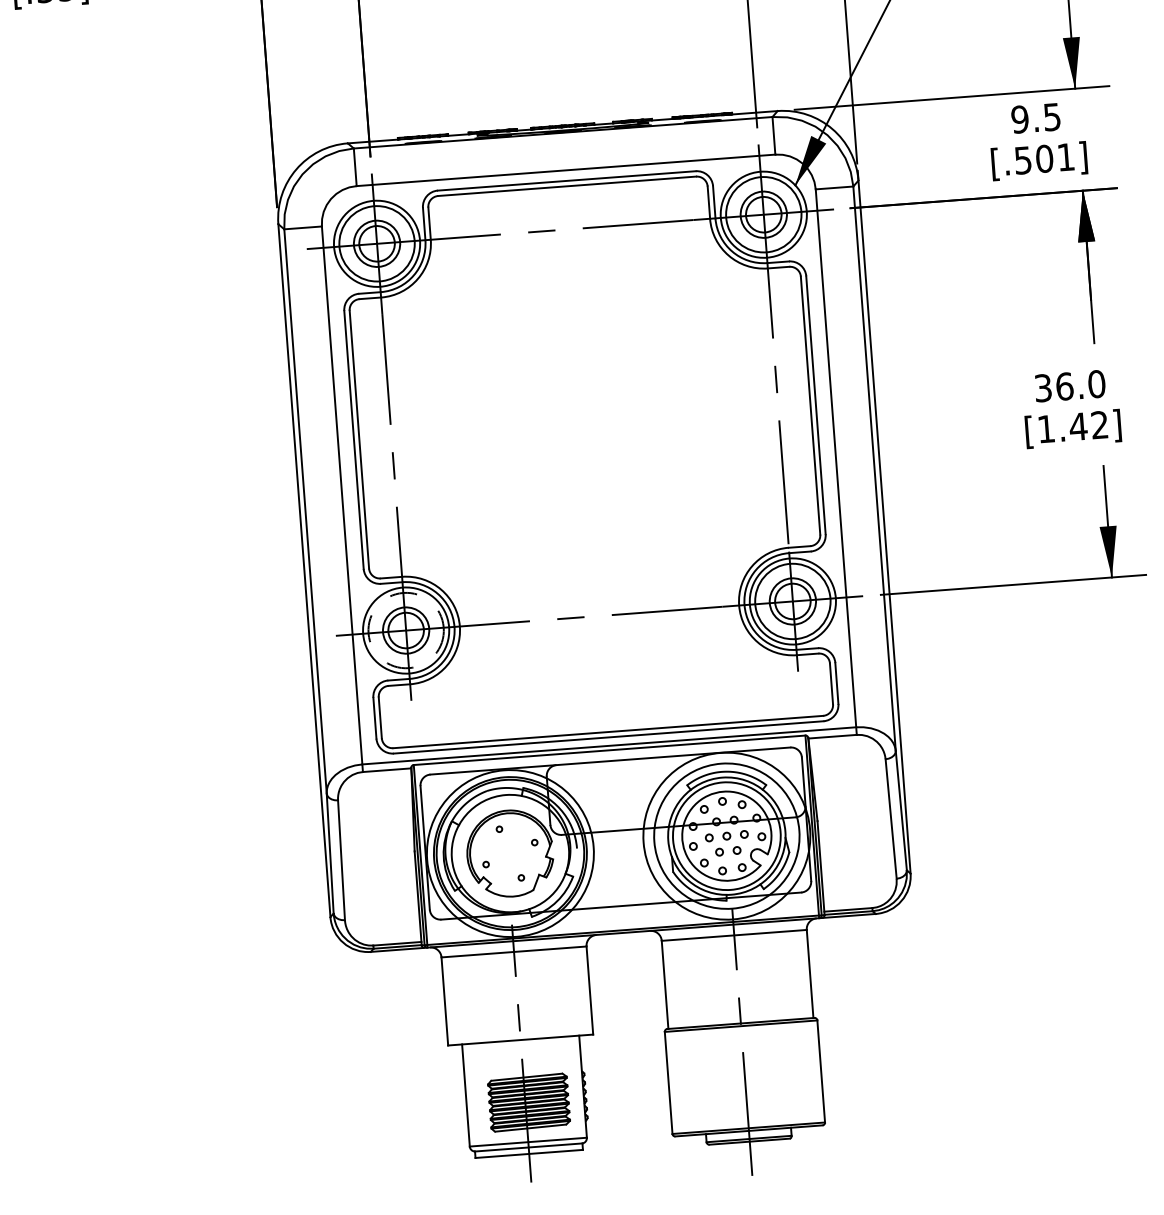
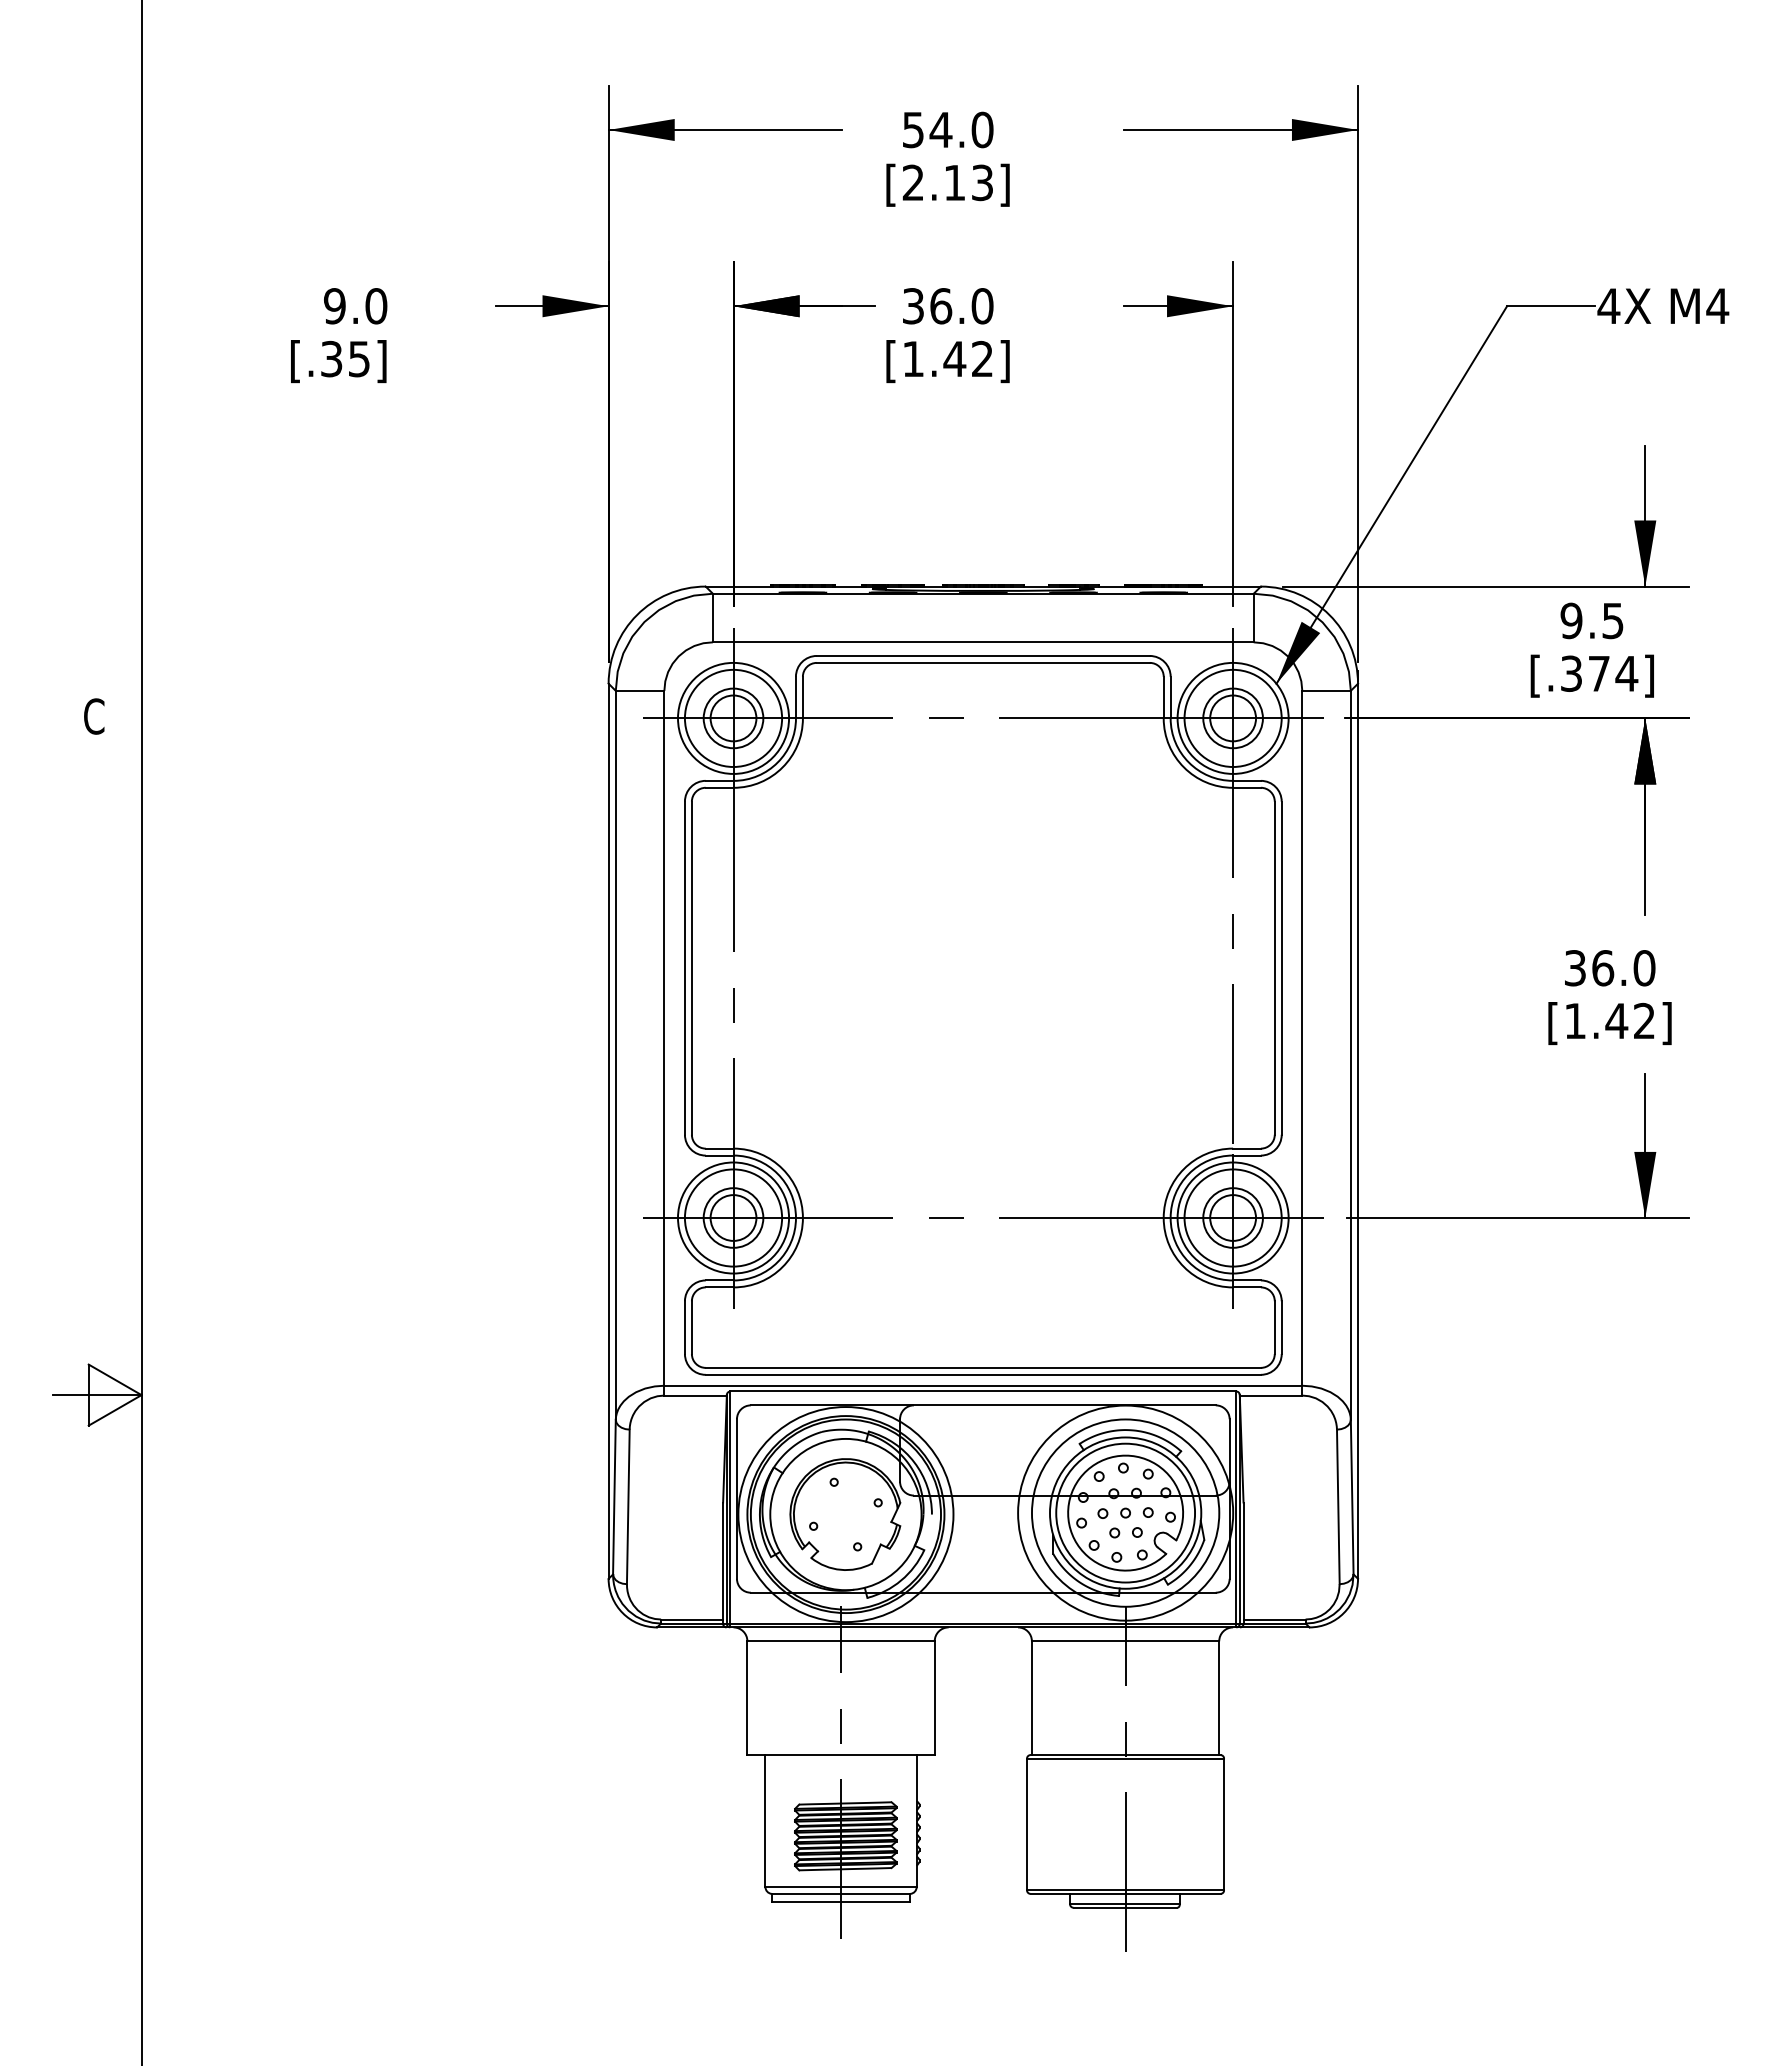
text: (1044, 158) -> (1599, 673), [.501] -> [.374]
circle: (406, 630) -> (733, 1217), dashed -> solid

